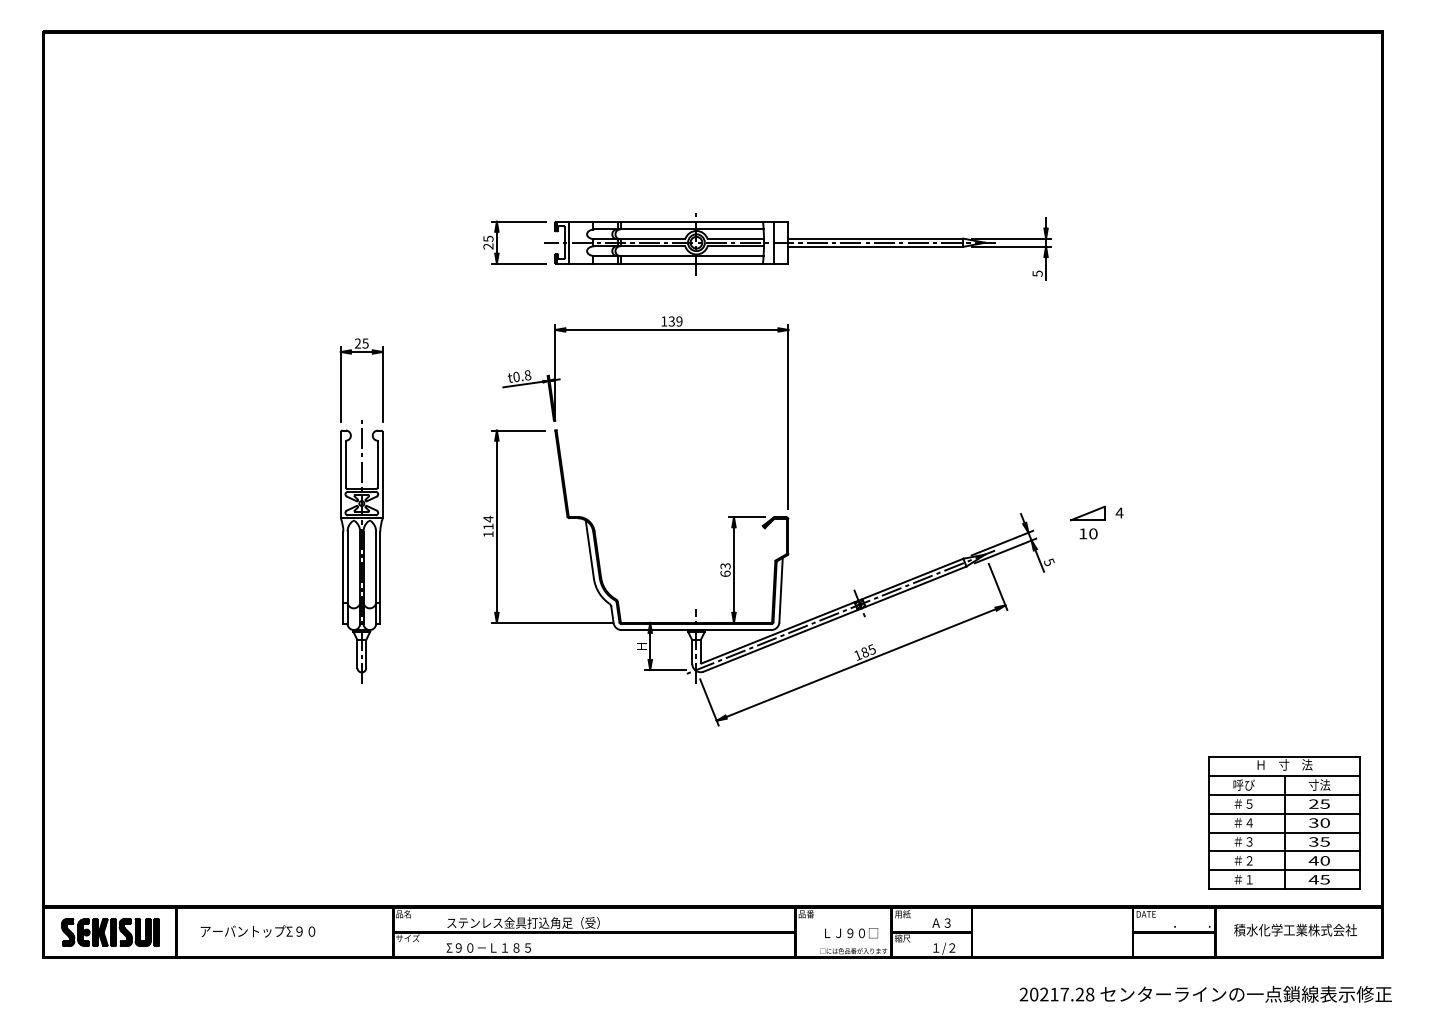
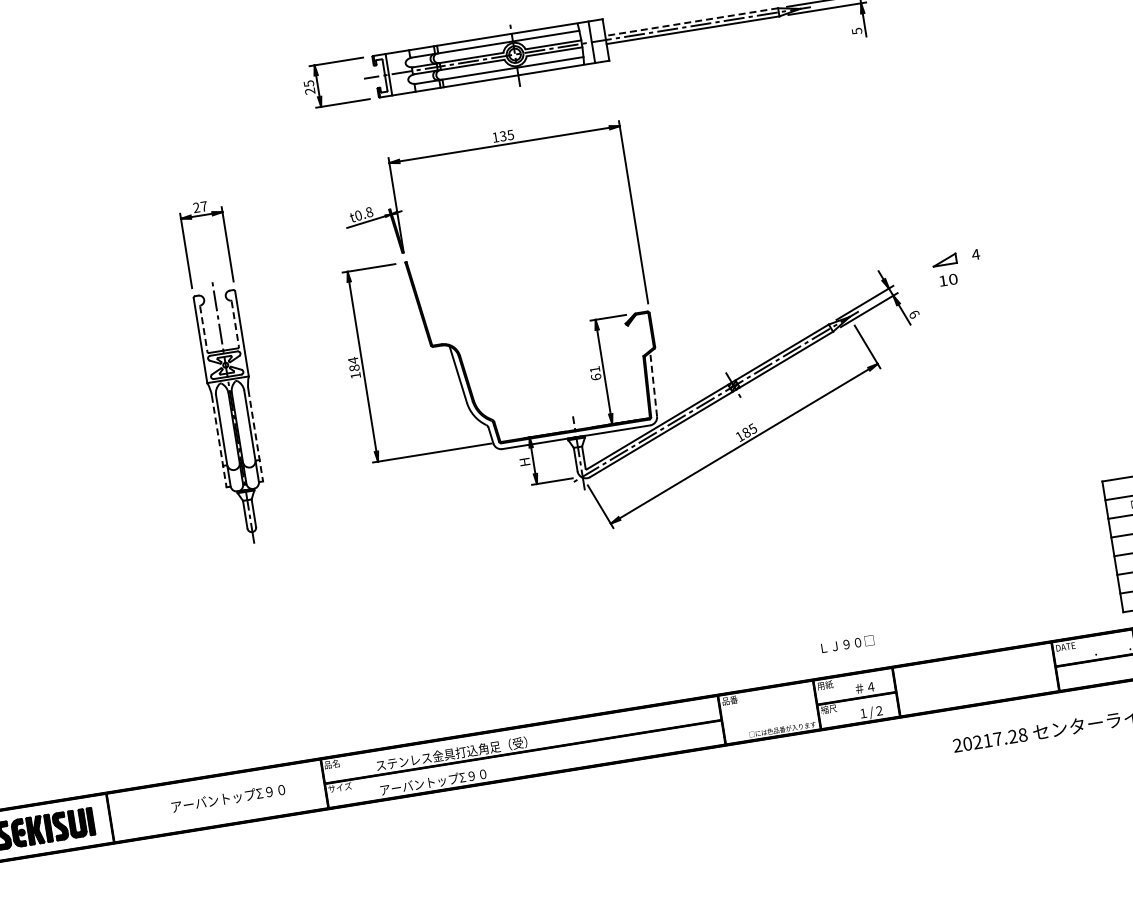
line: (875, 238) -> (691, 22), solid -> dashed
text: (679, 321) -> (510, 135), 139 -> 135
text: (365, 343) -> (204, 206), 25 -> 27
line: (345, 465) -> (203, 330), solid -> dashed
line: (377, 465) -> (235, 325), solid -> dashed
part: (1087, 513) -> (944, 260), size x0.7
text: (488, 526) -> (354, 367), 114 -> 184
text: (1049, 562) -> (914, 314), 5 -> 6
text: (725, 566) -> (594, 369), 63 -> 61
line: (343, 578) -> (219, 442), solid -> dashed
line: (380, 578) -> (256, 436), solid -> dashed
line: (781, 589) -> (653, 383), solid -> dashed
text: (941, 922) -> (864, 687), Ａ３ -> ＃４
text: (257, 931) -> (227, 798), moved
text: (851, 933) -> (847, 644), moved
text: (500, 947) -> (432, 781), Σ９０－Ｌ１８５ -> アーバントップΣ９０

